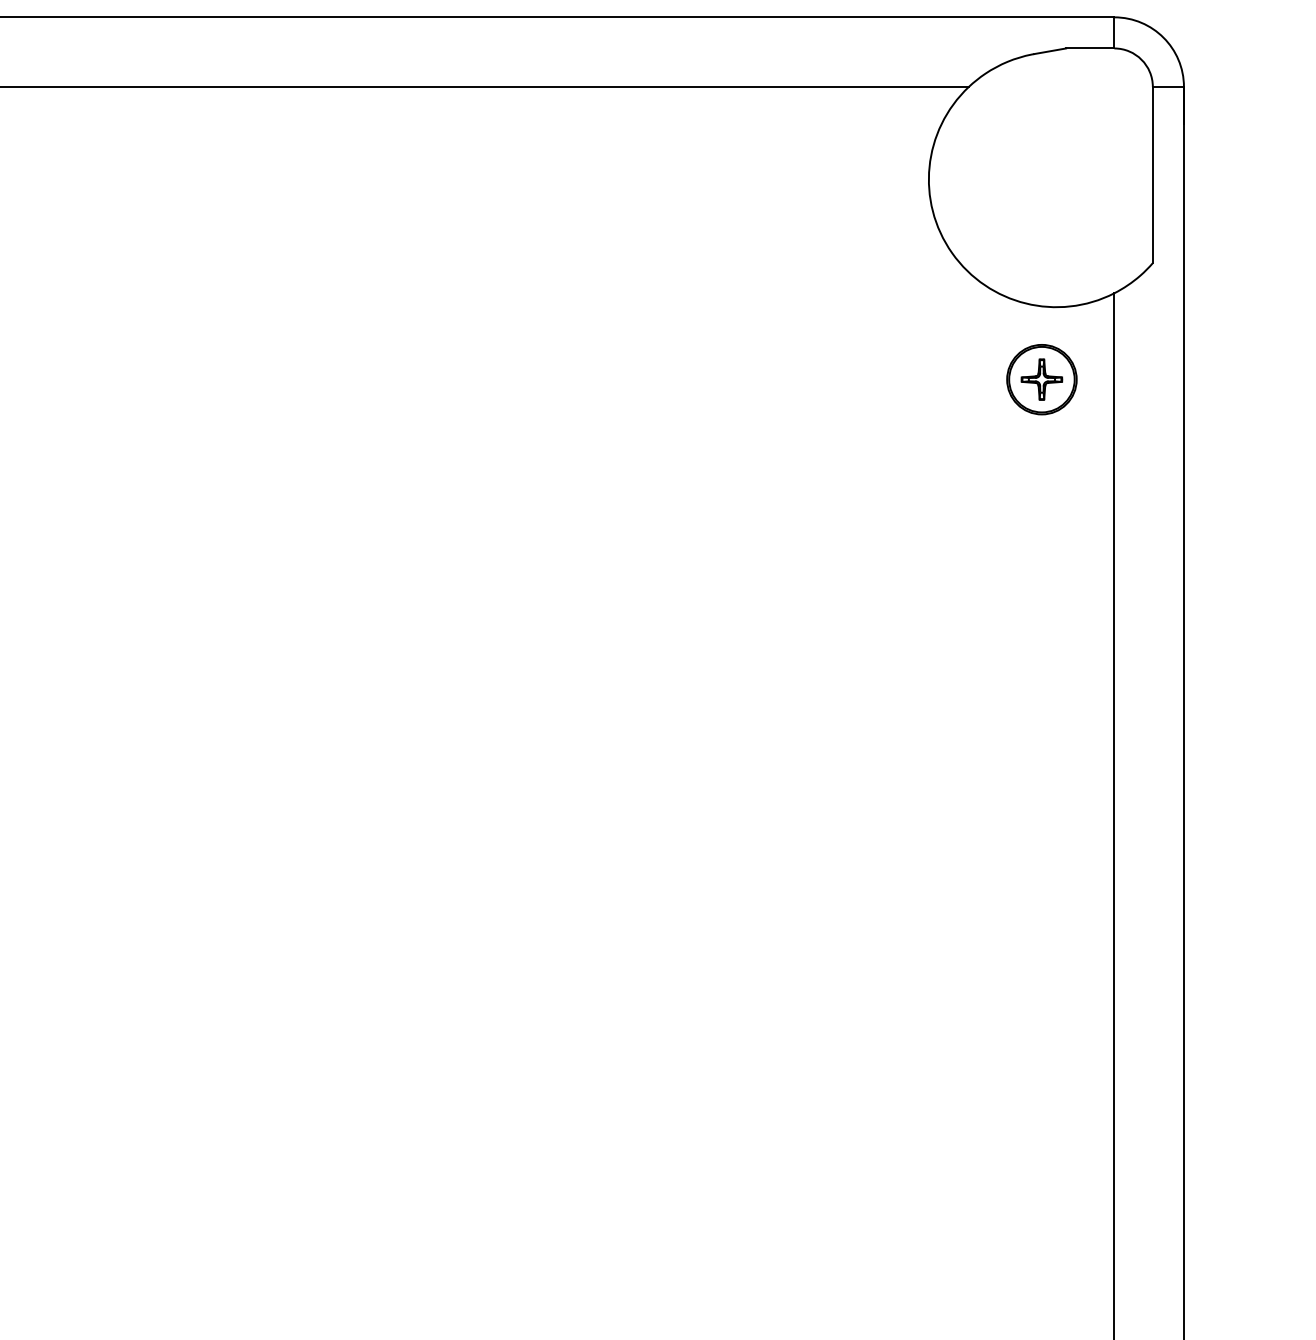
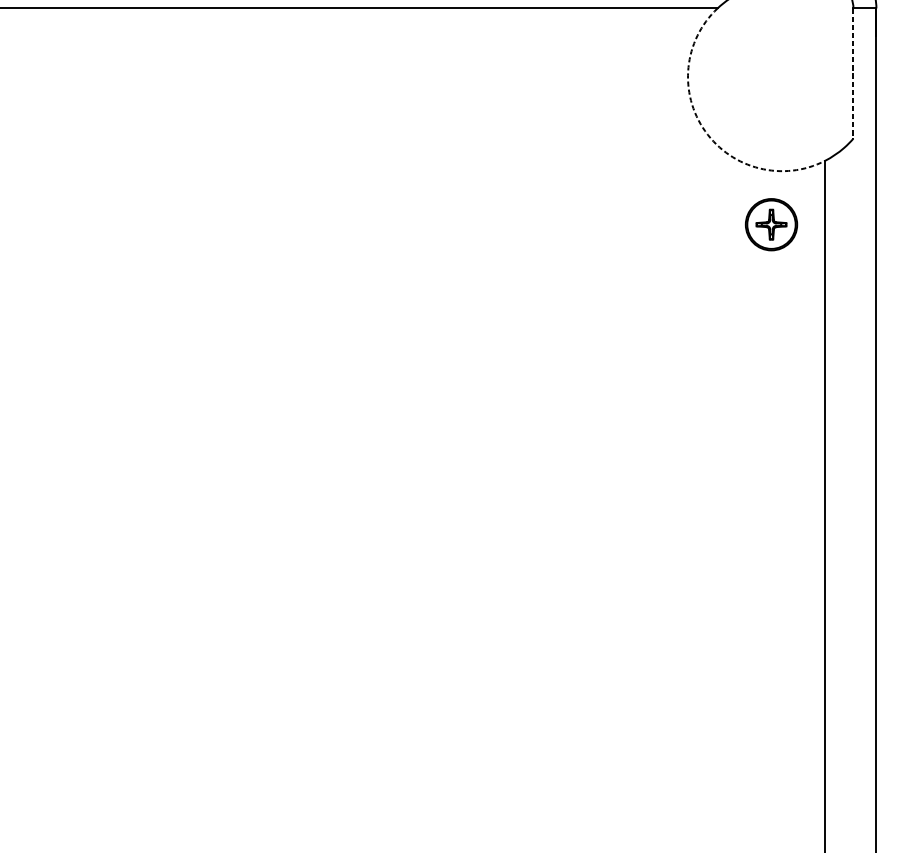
line: (1152, 175) -> (853, 73), solid -> dashed
arc: (952, 253) -> (705, 131), solid -> dashed

